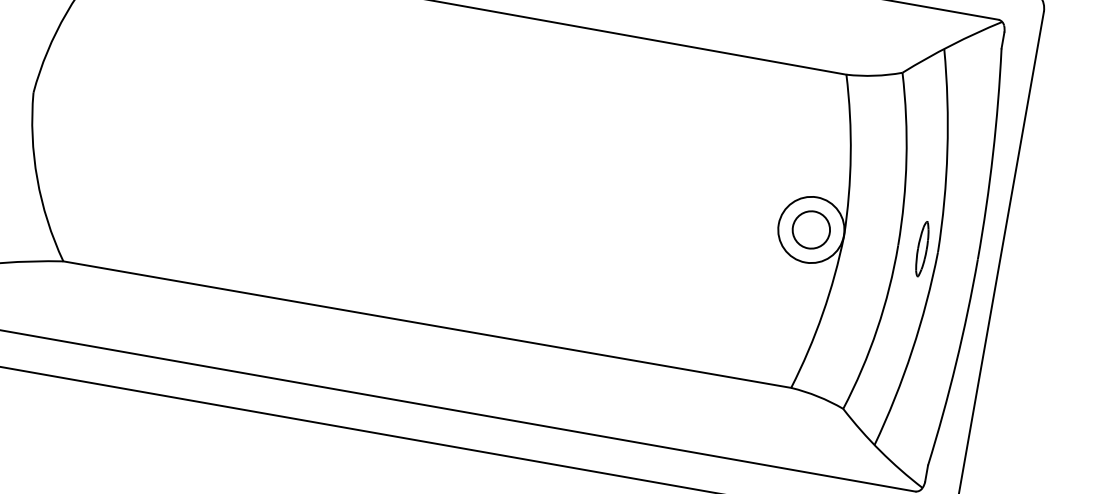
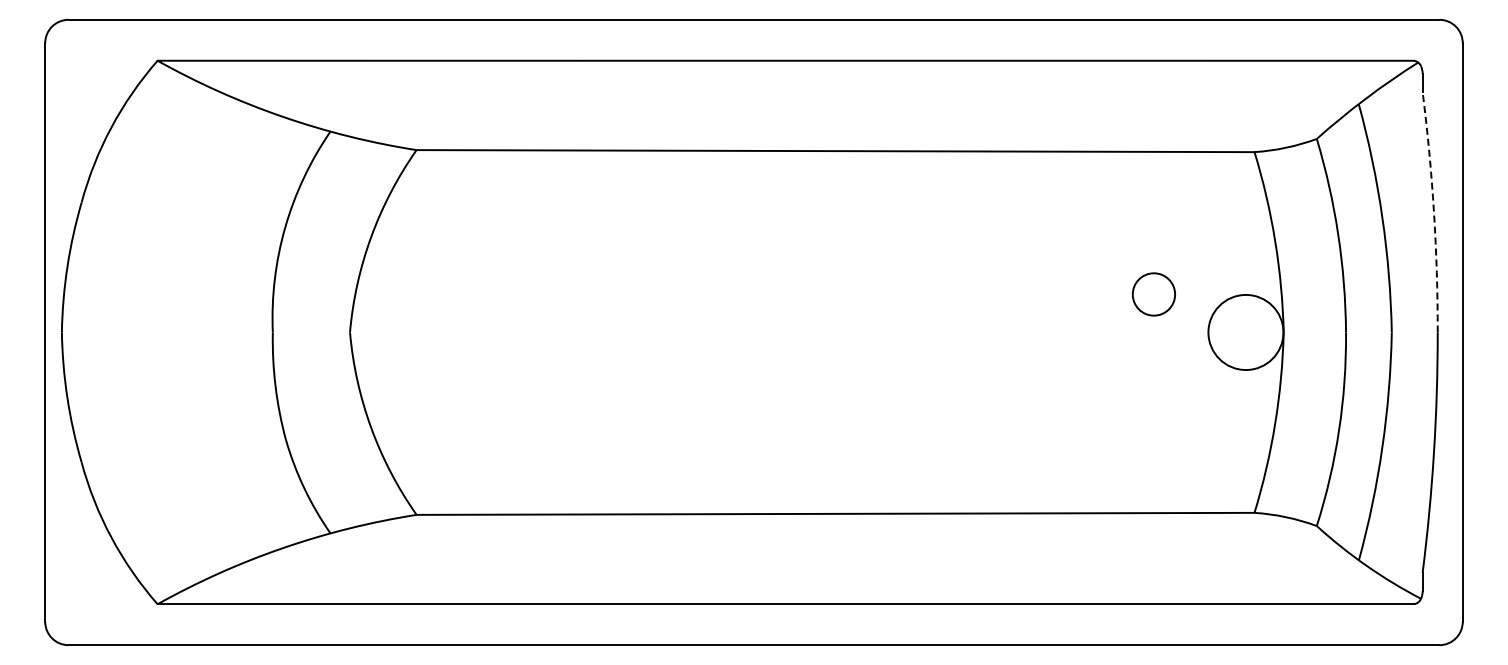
arc: (992, 154) -> (1433, 212), solid -> dashed
circle: (810, 229) -> (1153, 294), moved
part: (922, 248) -> (1373, 331), removed

